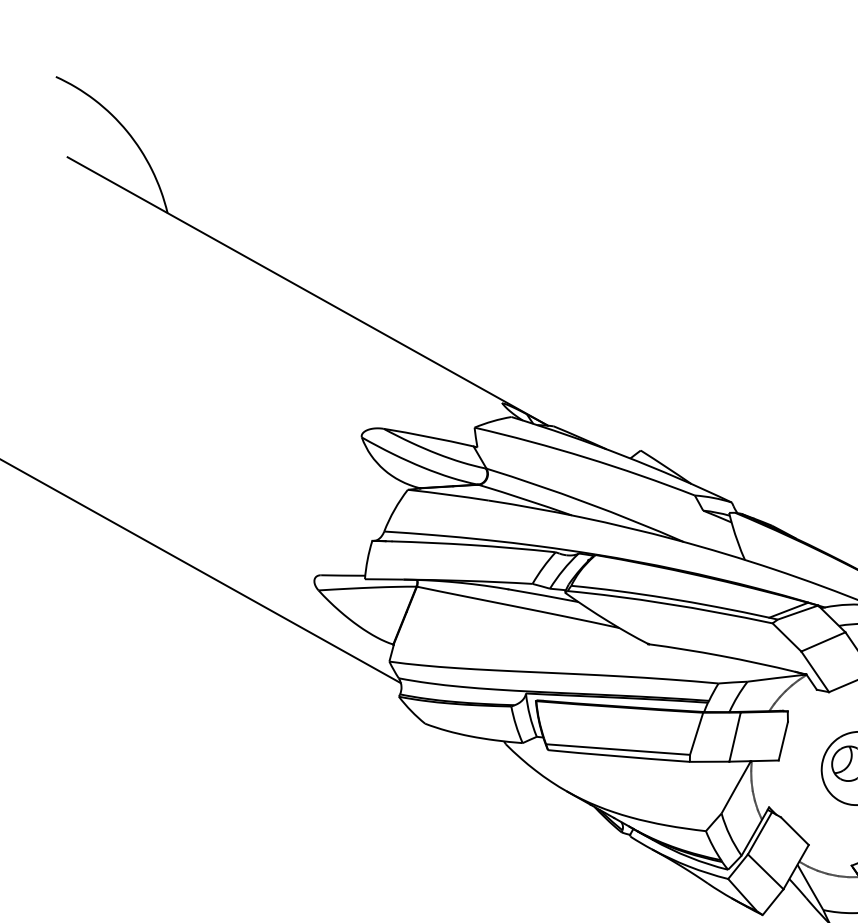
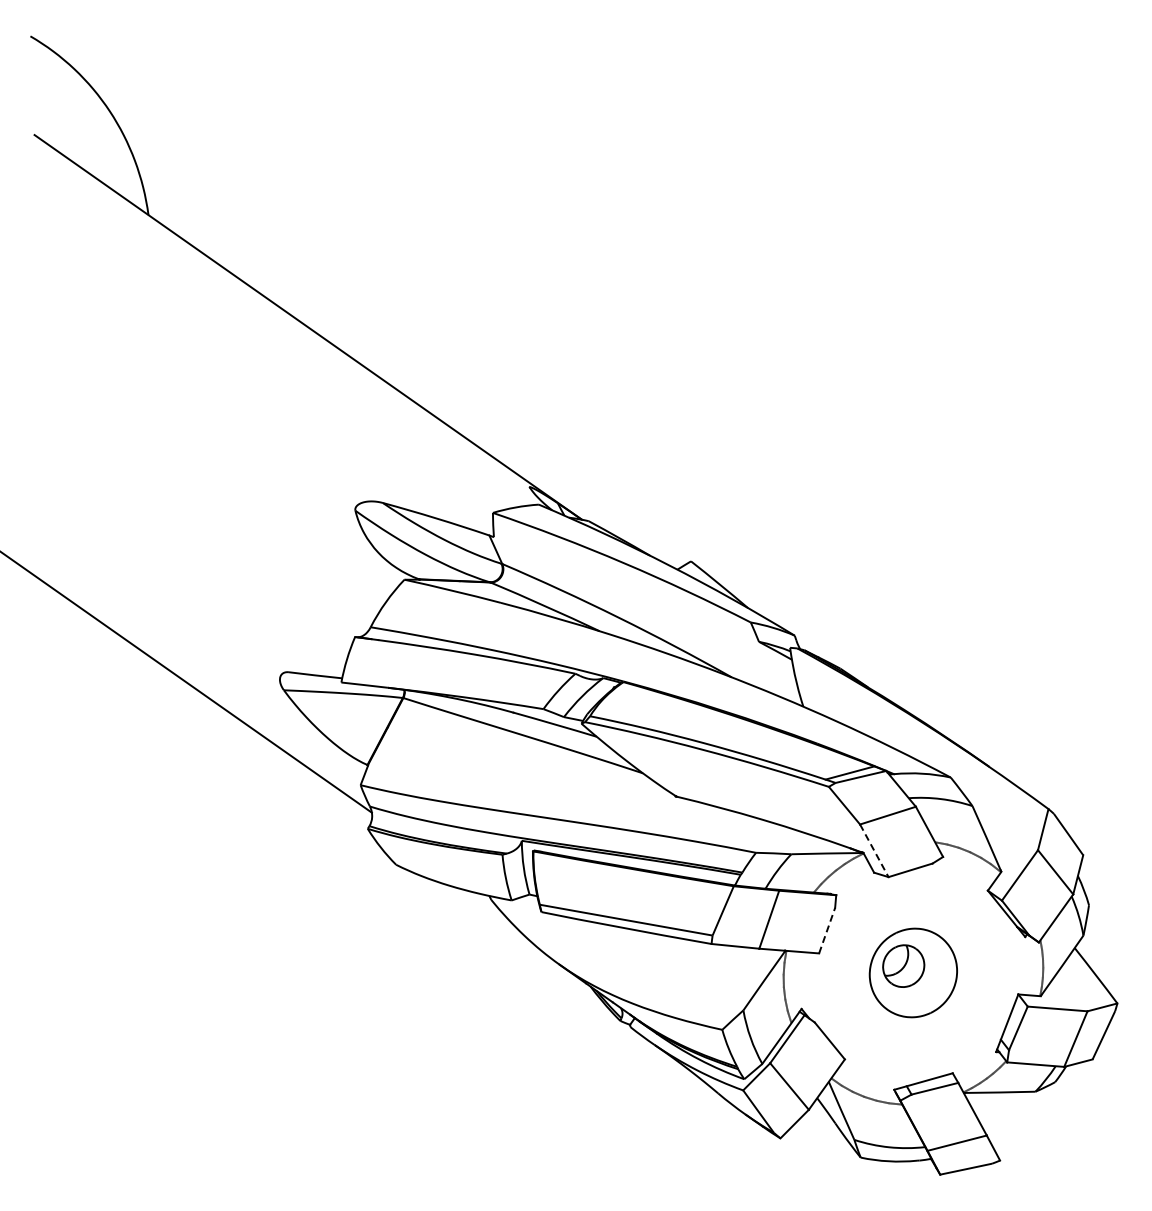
line: (815, 671) -> (874, 850), solid -> dashed
line: (783, 741) -> (827, 930), solid -> dashed

